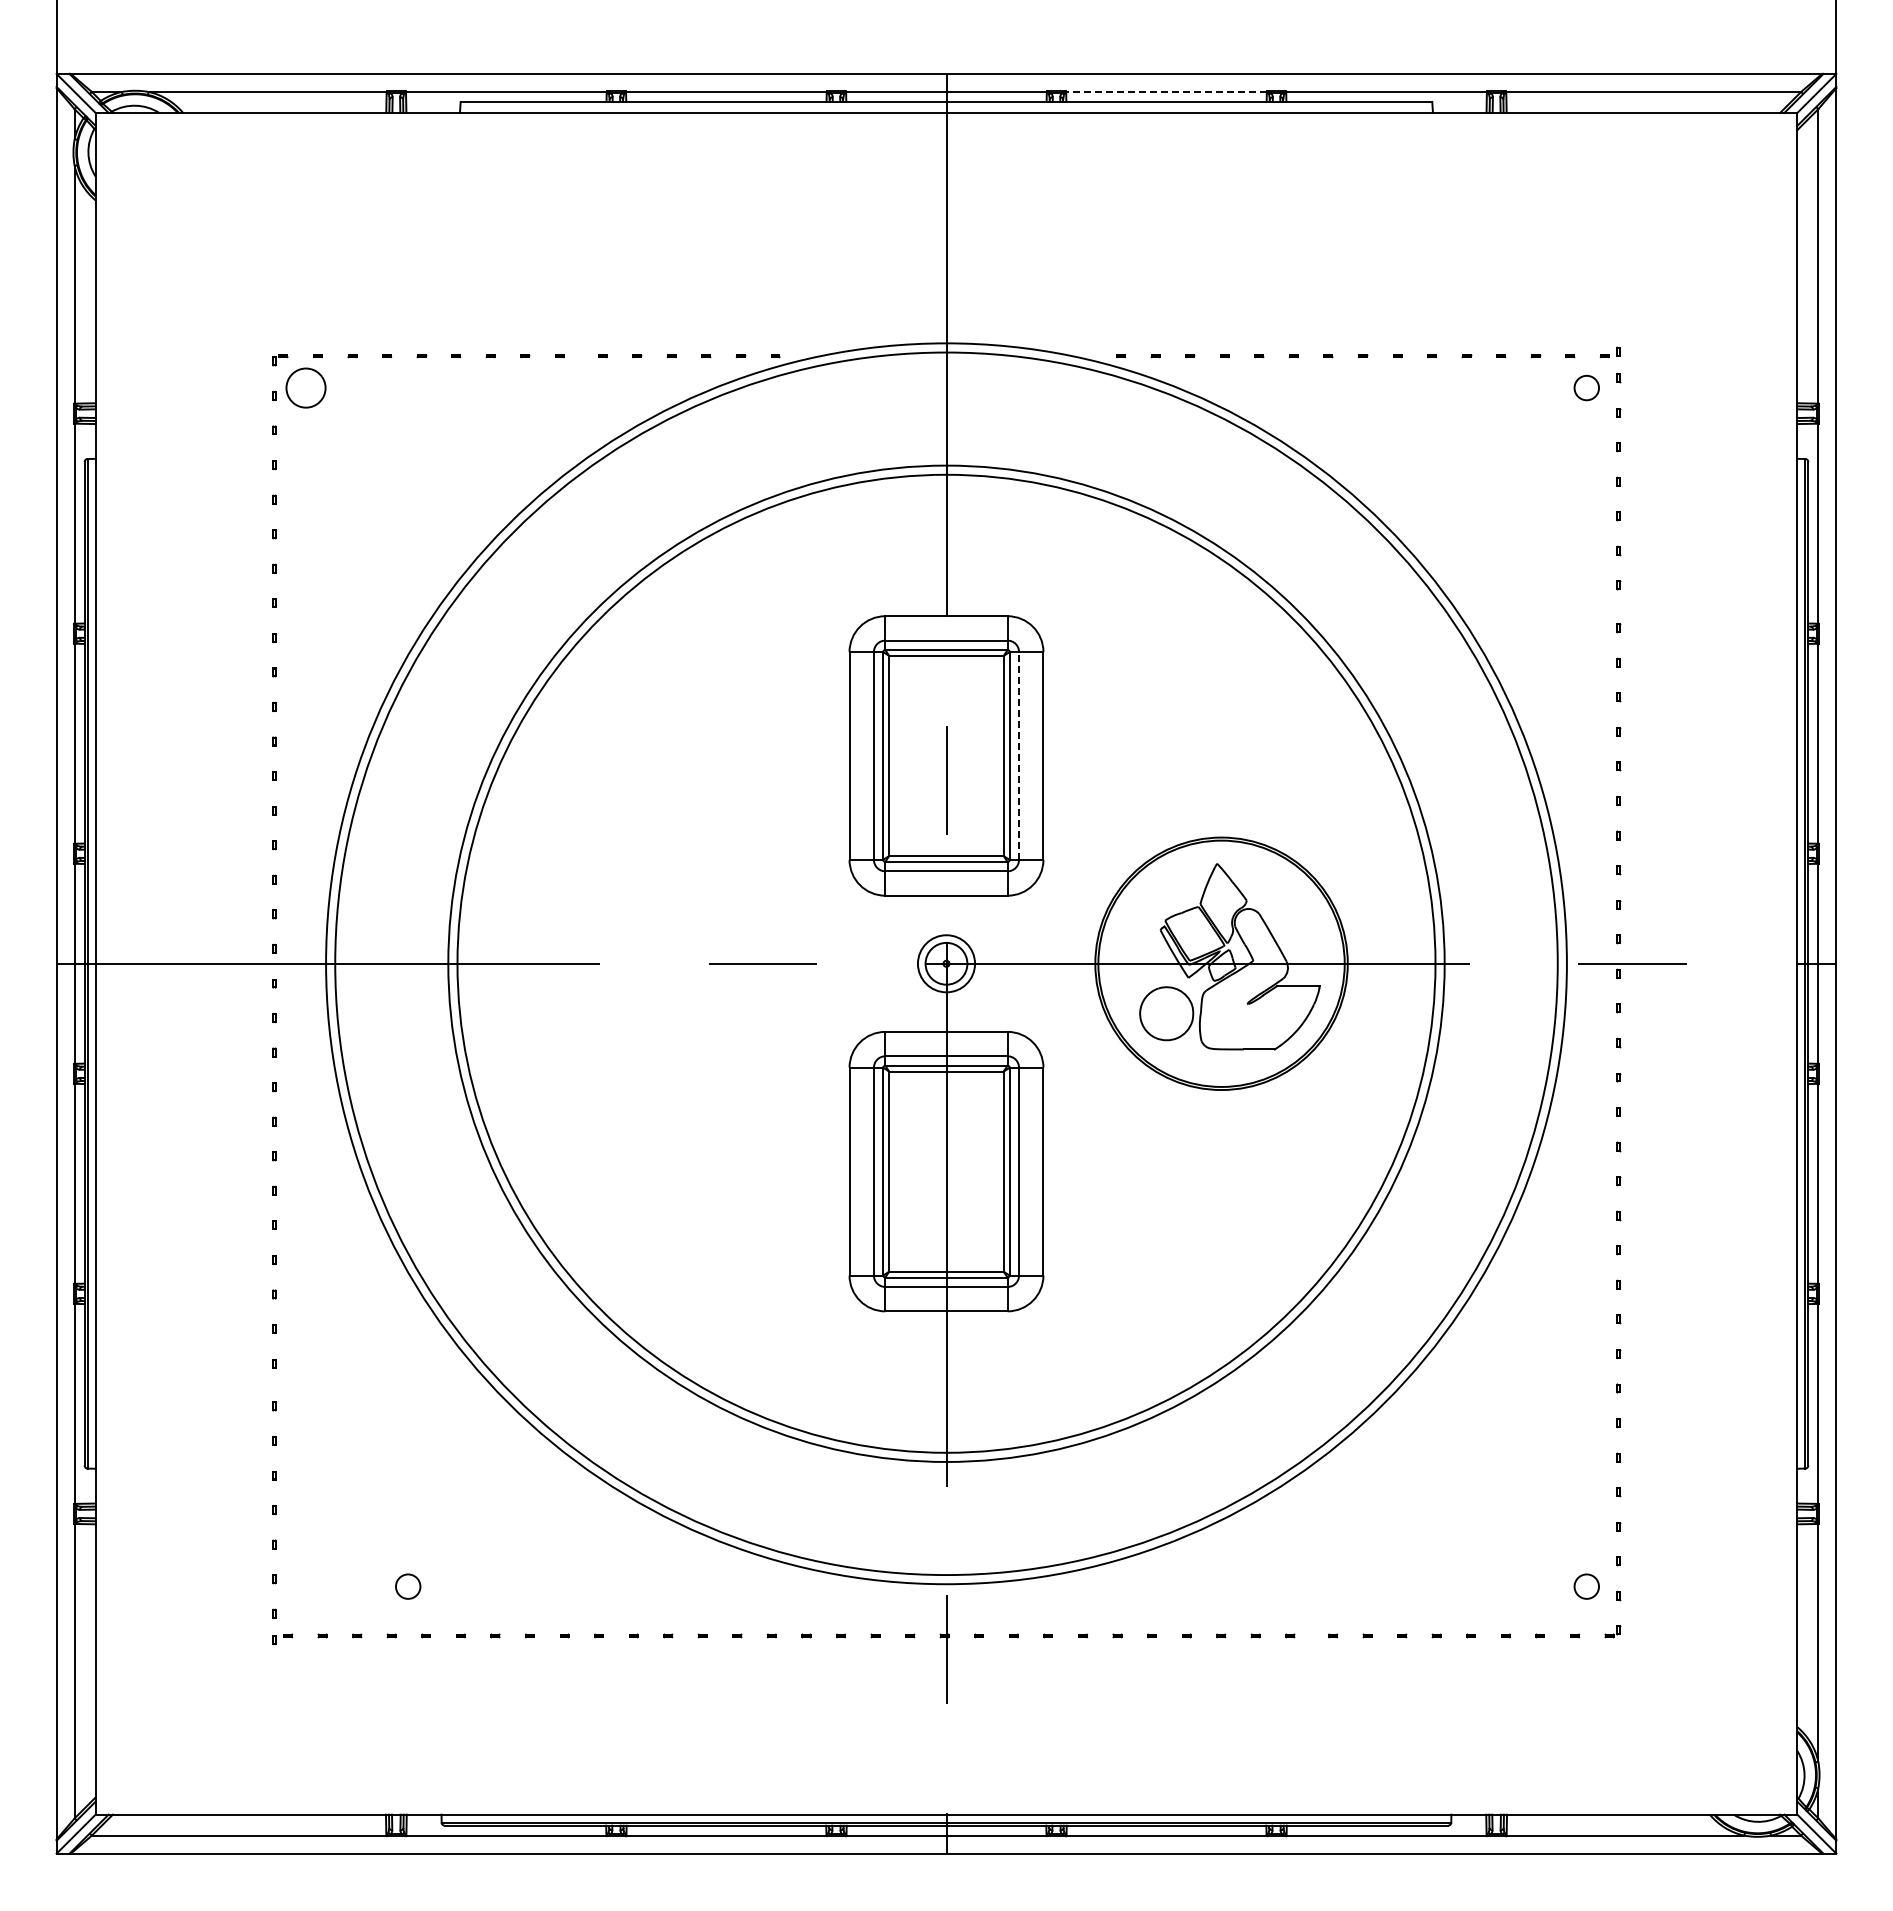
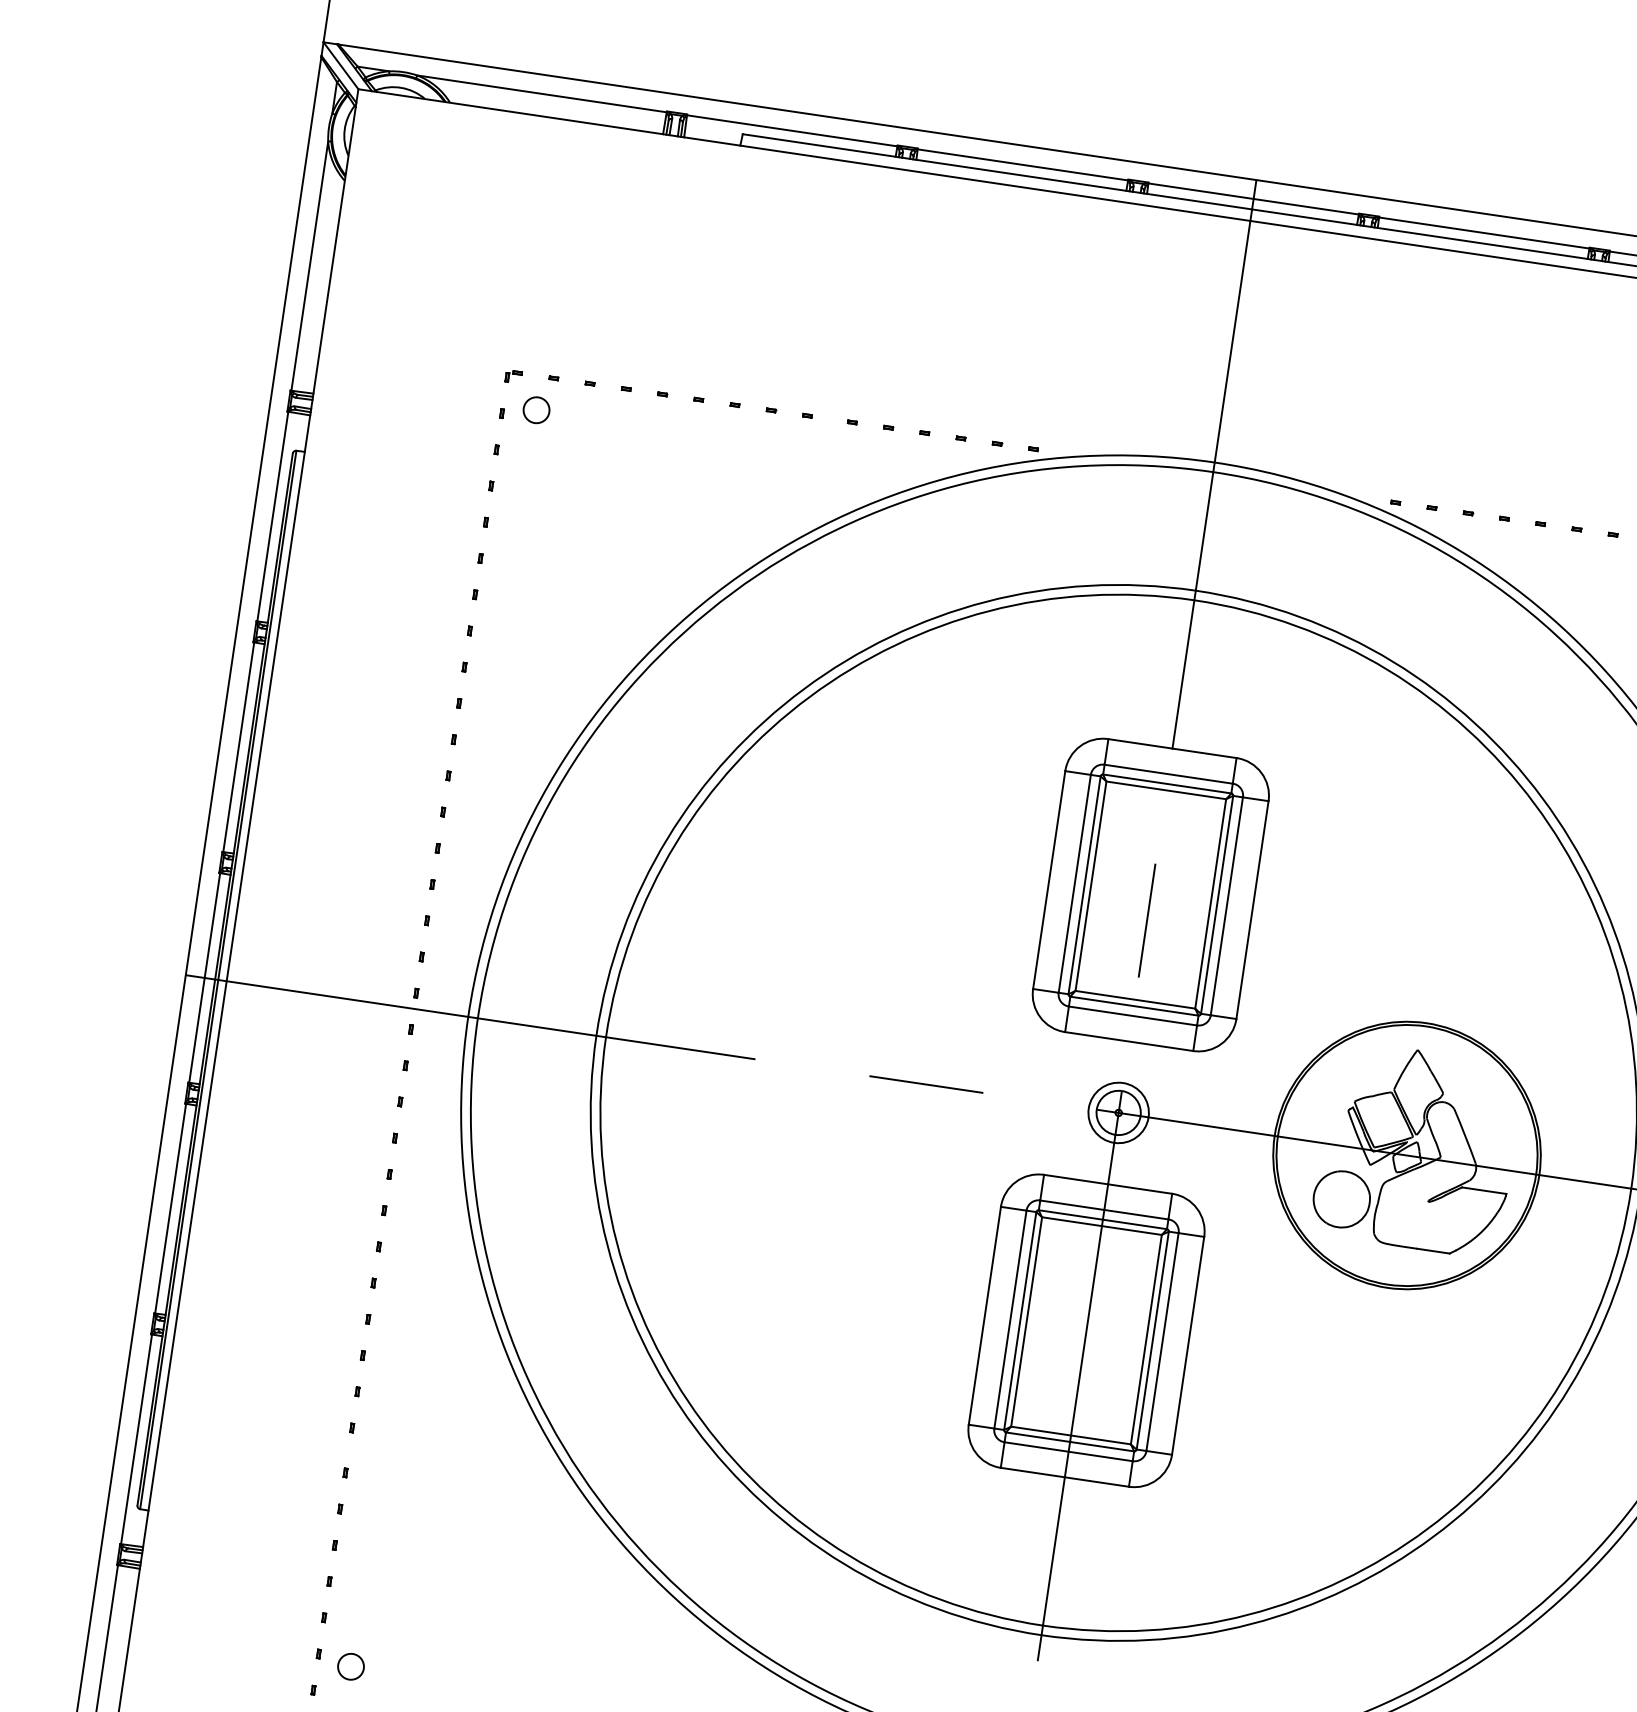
line: (1166, 91) -> (1484, 232), dashed -> solid
circle: (306, 387) -> (536, 409), size x0.62
line: (1018, 755) -> (1226, 905), dashed -> solid
circle: (408, 1586) -> (351, 1666), moved

